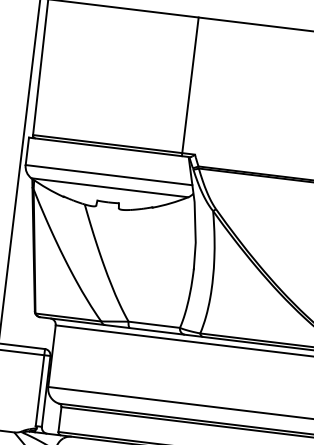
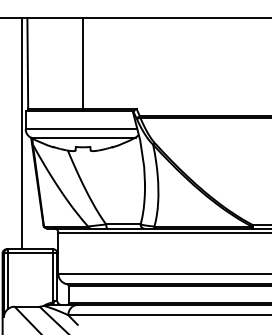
line: (190, 86) -> (83, 64), moved

